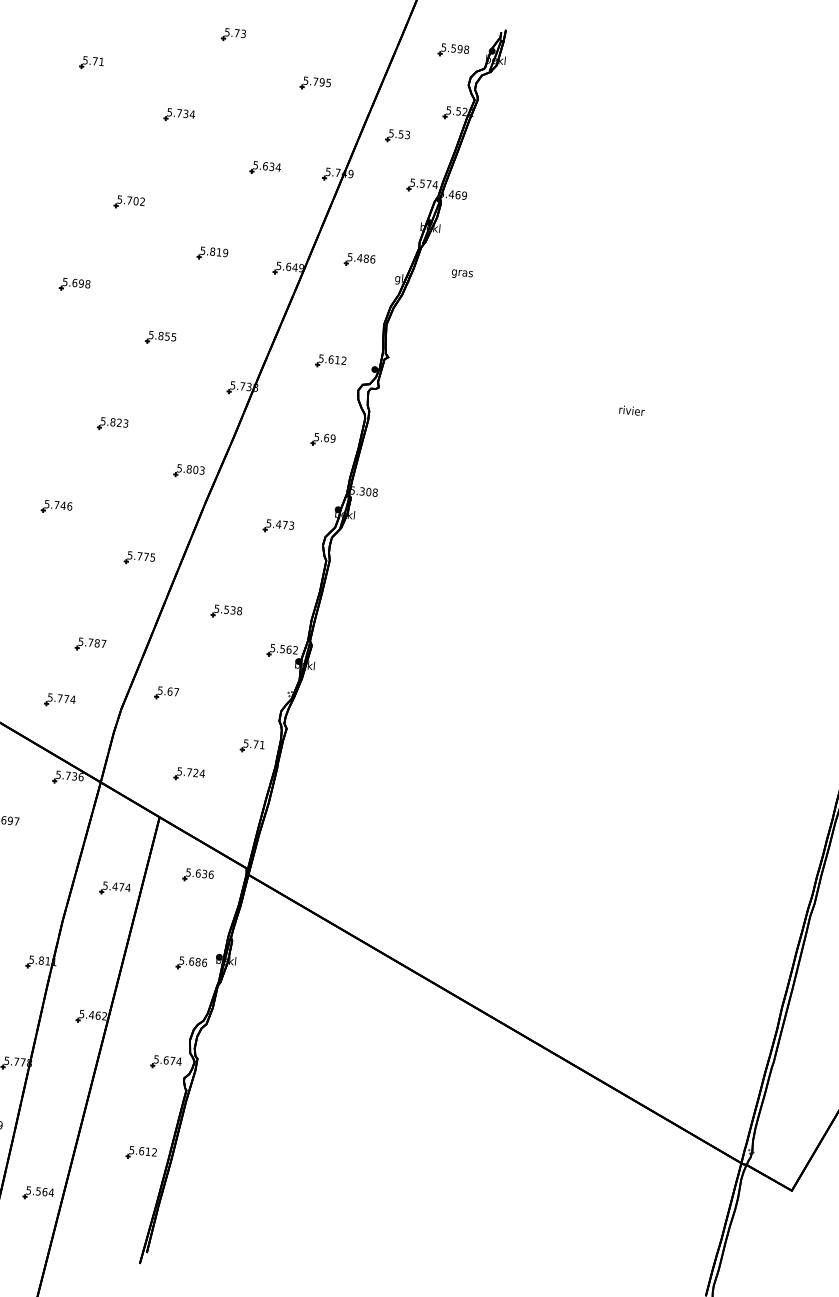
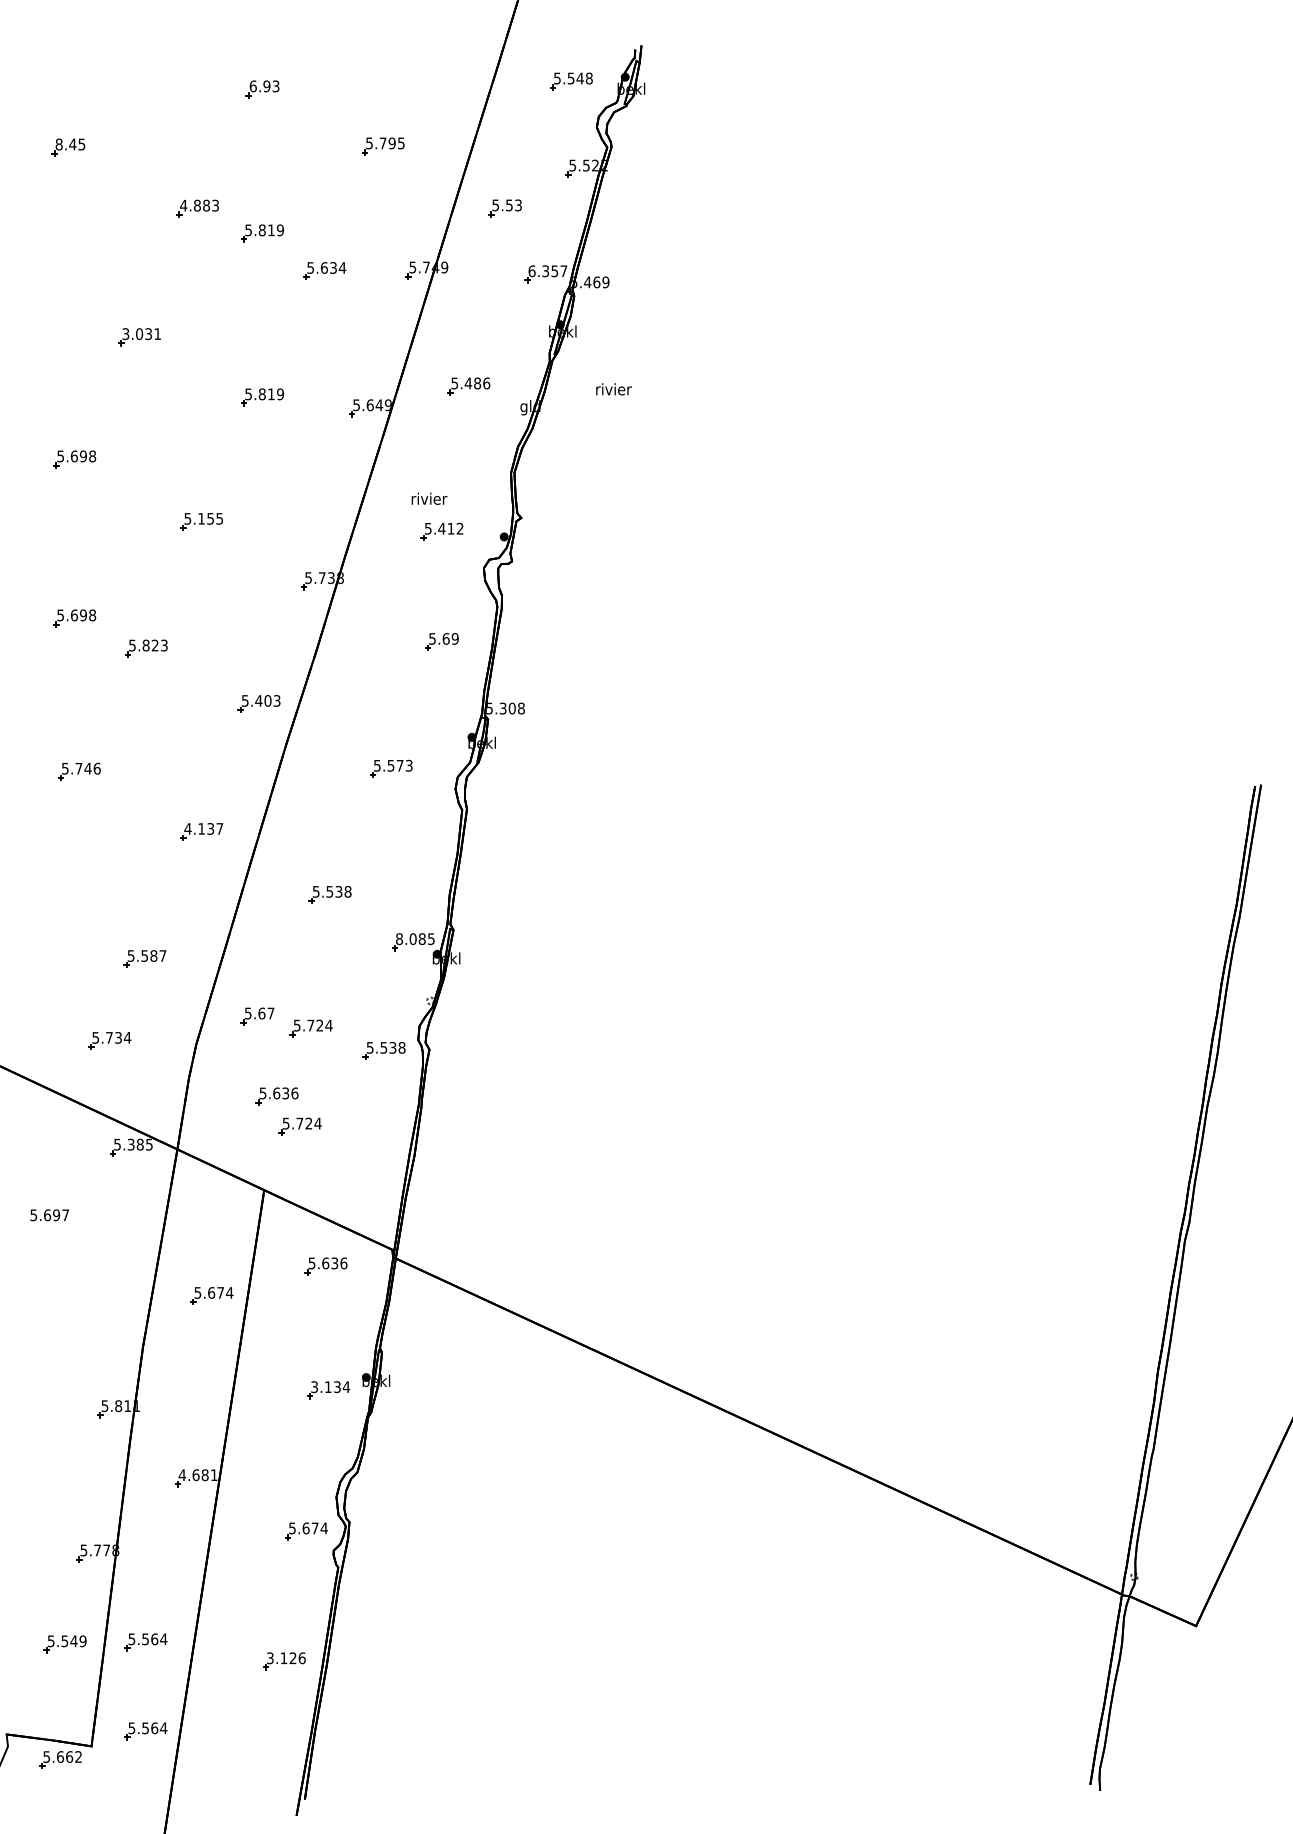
text: (231, 32) -> (259, 86), 5.73 -> 6.93
text: (459, 49) -> (579, 78), 5.598 -> 5.548
text: (93, 61) -> (70, 144), 5.71 -> 8.45
text: (181, 113) -> (199, 205), 5.734 -> 4.883
part: (223, 137) -> (262, 233), added
text: (423, 184) -> (547, 271), 5.574 -> 6.357
text: (130, 200) -> (141, 334), 5.702 -> 3.031
text: (462, 273) -> (613, 390), gras -> rivier
text: (161, 335) -> (201, 518), 5.855 -> 5.155
text: (330, 359) -> (441, 528), 5.612 -> 5.412
part: (63, 398) -> (74, 618), added
text: (632, 410) -> (429, 498), moved
text: (189, 469) -> (258, 700), 5.803 -> 5.403
text: (278, 524) -> (390, 765), 5.473 -> 5.573
text: (141, 556) -> (203, 828), 5.775 -> 4.137
text: (90, 642) -> (144, 955), 5.787 -> 5.587
text: (284, 649) -> (415, 939), 5.562 -> 8.085
text: (66, 698) -> (118, 1037), 5.774 -> 5.734
part: (203, 705) -> (310, 1028), added
part: (253, 726) -> (383, 1050), added
part: (252, 746) -> (383, 1078), removed
part: (174, 751) -> (276, 1096), added
text: (74, 776) -> (139, 1144), 5.736 -> 5.385
text: (115, 886) -> (211, 1292), 5.474 -> 5.674
text: (193, 961) -> (330, 1387), 5.686 -> 3.134
text: (92, 1015) -> (197, 1475), 5.462 -> 4.681
part: (44, 1130) -> (145, 1642), added
text: (143, 1151) -> (286, 1658), 5.612 -> 3.126

